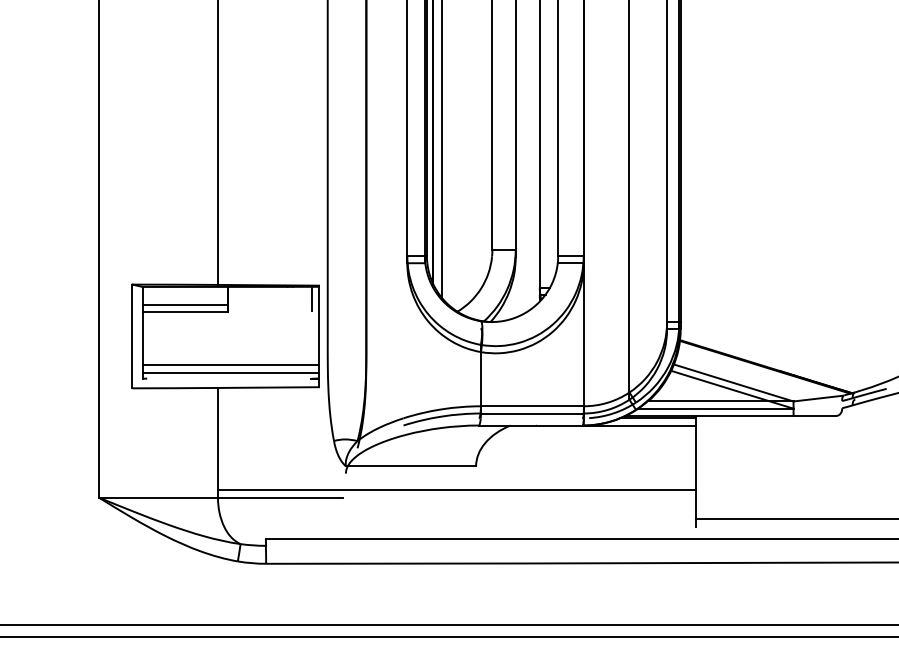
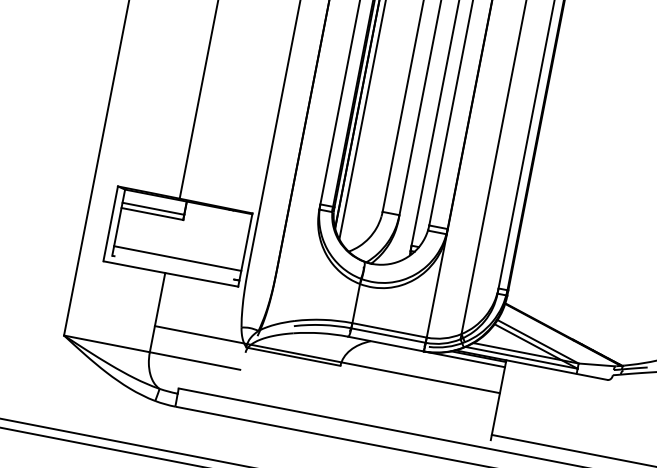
line: (312, 298) -> (246, 221), removed
line: (230, 372) -> (176, 263), removed
line: (456, 490) -> (327, 359), moved

